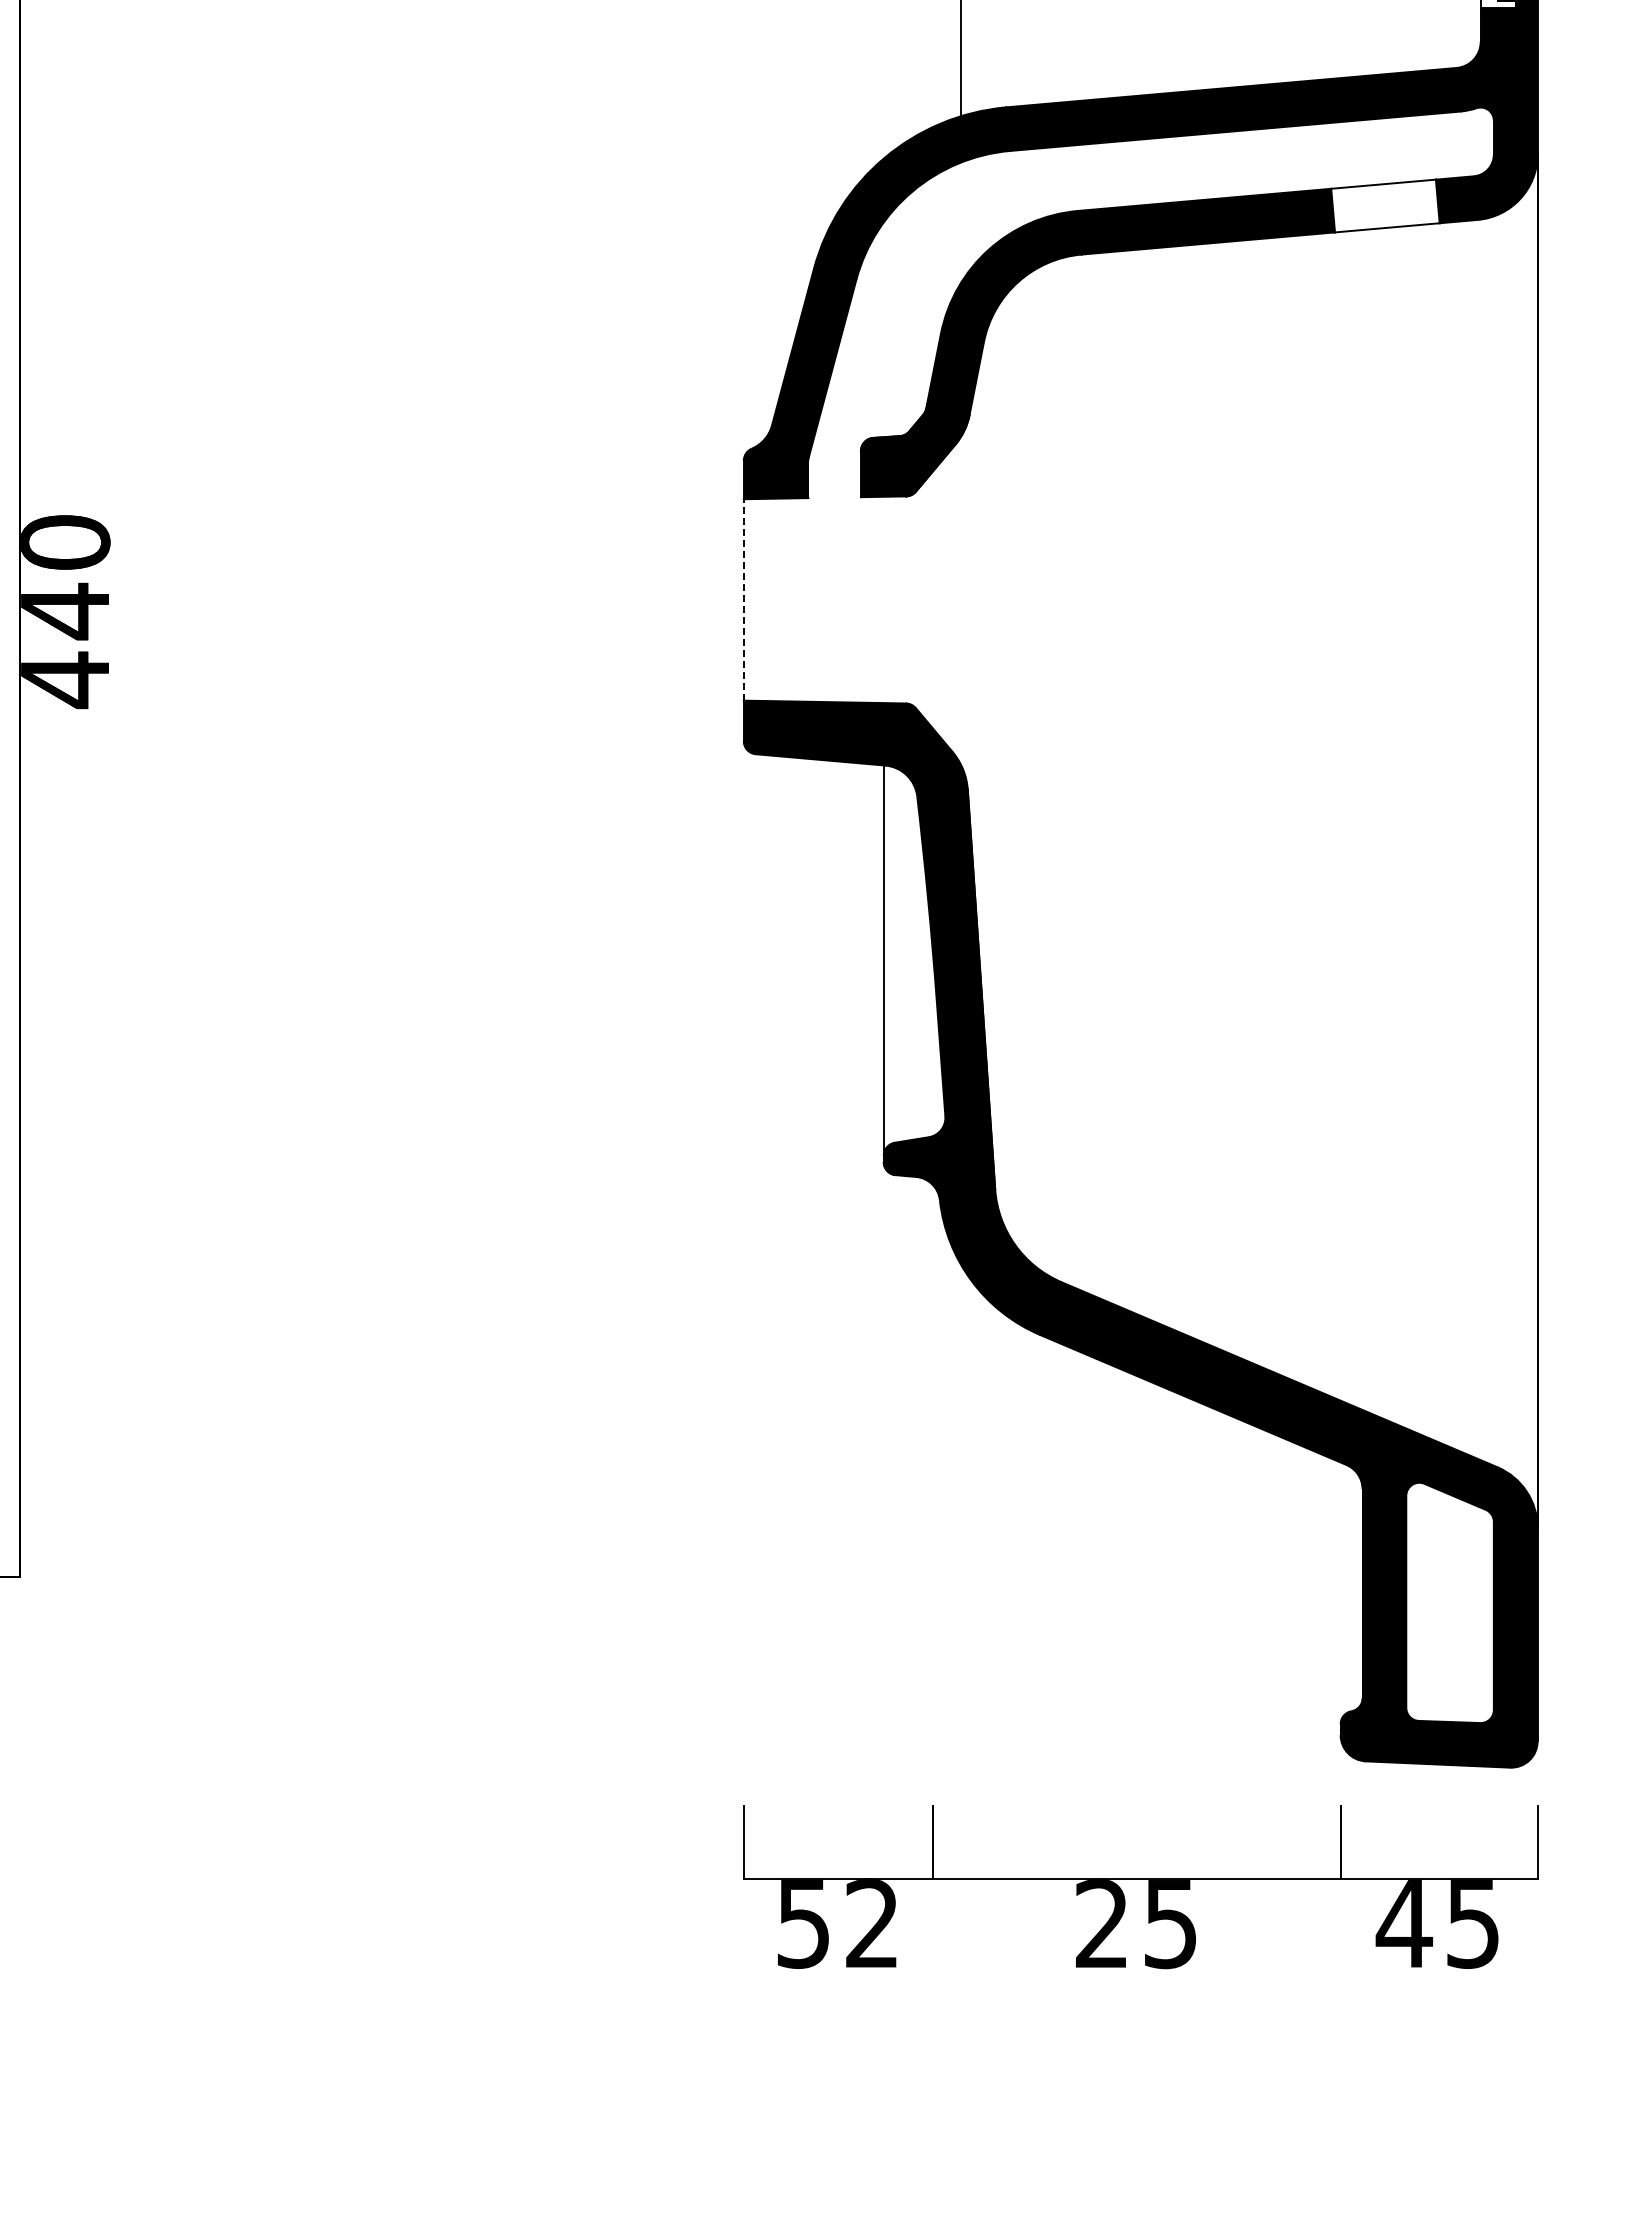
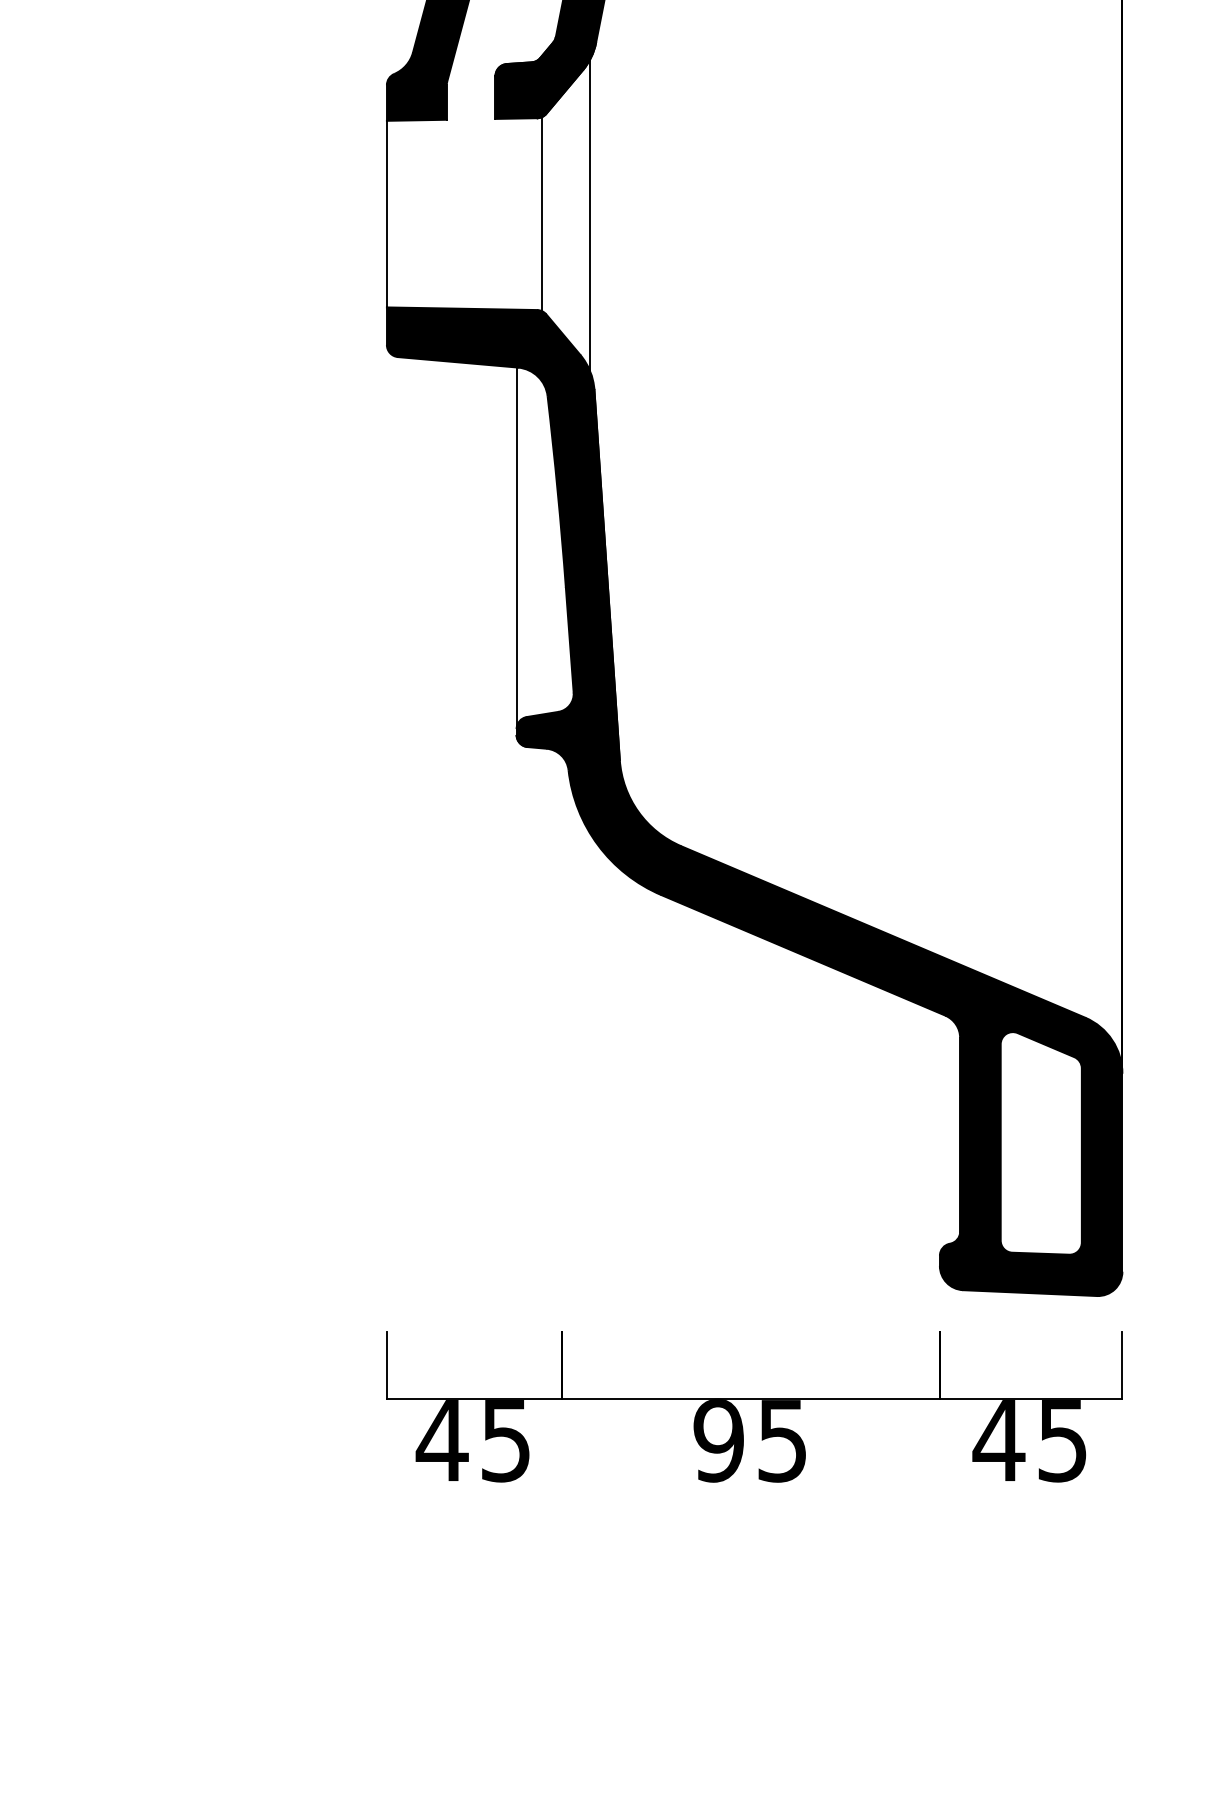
line: (743, 599) -> (386, 213), dashed -> solid
line: (911, 599) -> (542, 213), added
line: (962, 599) -> (589, 213), added
text: (835, 1924) -> (471, 1441), 52 -> 45
text: (1101, 1924) -> (718, 1441), 25 -> 95

